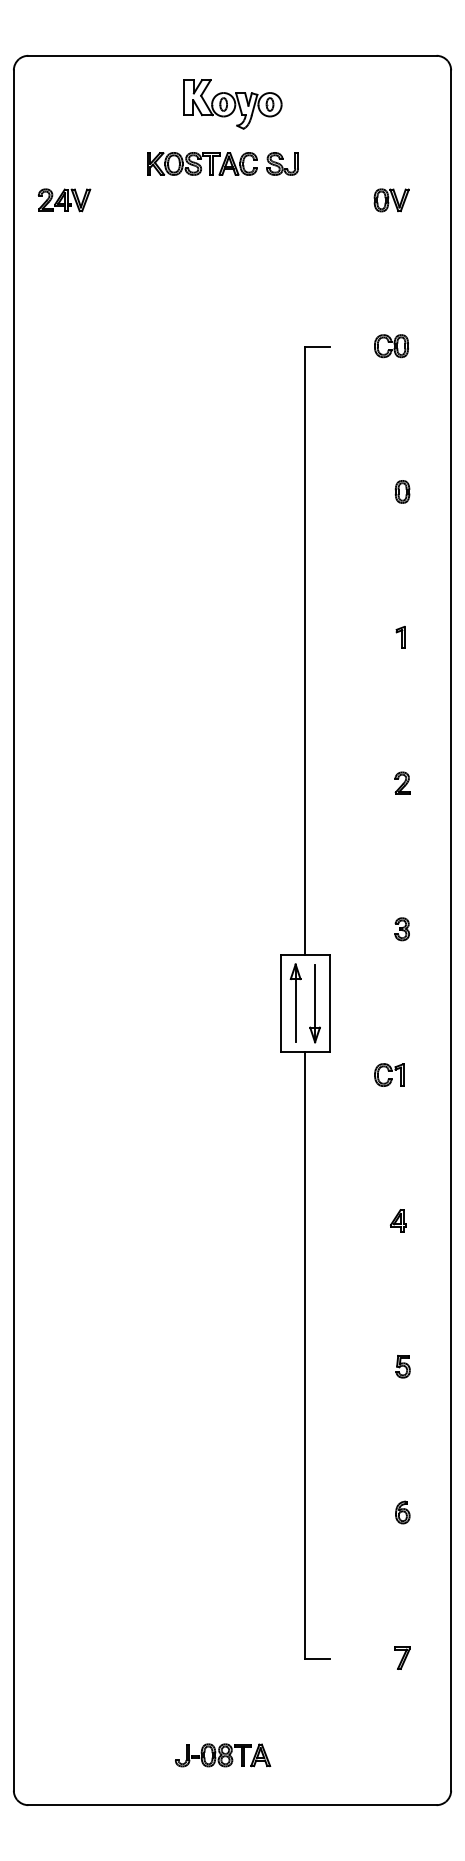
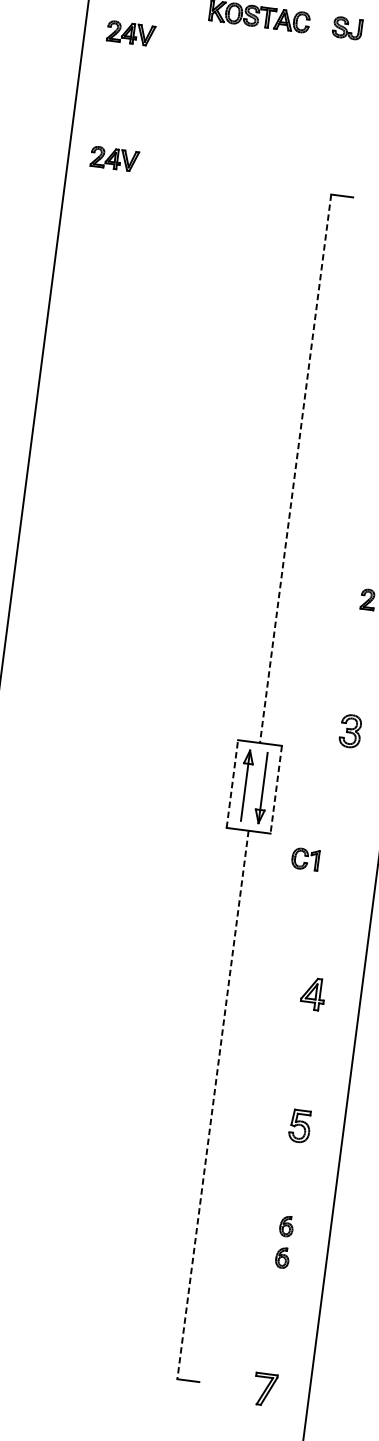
part: (282, 163) -> (347, 27), moved
part: (64, 339) -> (114, 159), added
line: (305, 651) -> (295, 469), solid -> dashed
part: (401, 929) -> (349, 731), size x1.6
line: (281, 1003) -> (232, 784), solid -> dashed
line: (329, 1003) -> (276, 789), solid -> dashed
part: (389, 1074) -> (305, 858), moved
part: (398, 1220) -> (312, 993), size x1.6
line: (305, 1355) -> (213, 1104), solid -> dashed
part: (402, 1366) -> (299, 1126), size x1.6
part: (402, 1477) -> (286, 1226), added
part: (402, 1657) -> (265, 1388), size x1.6

